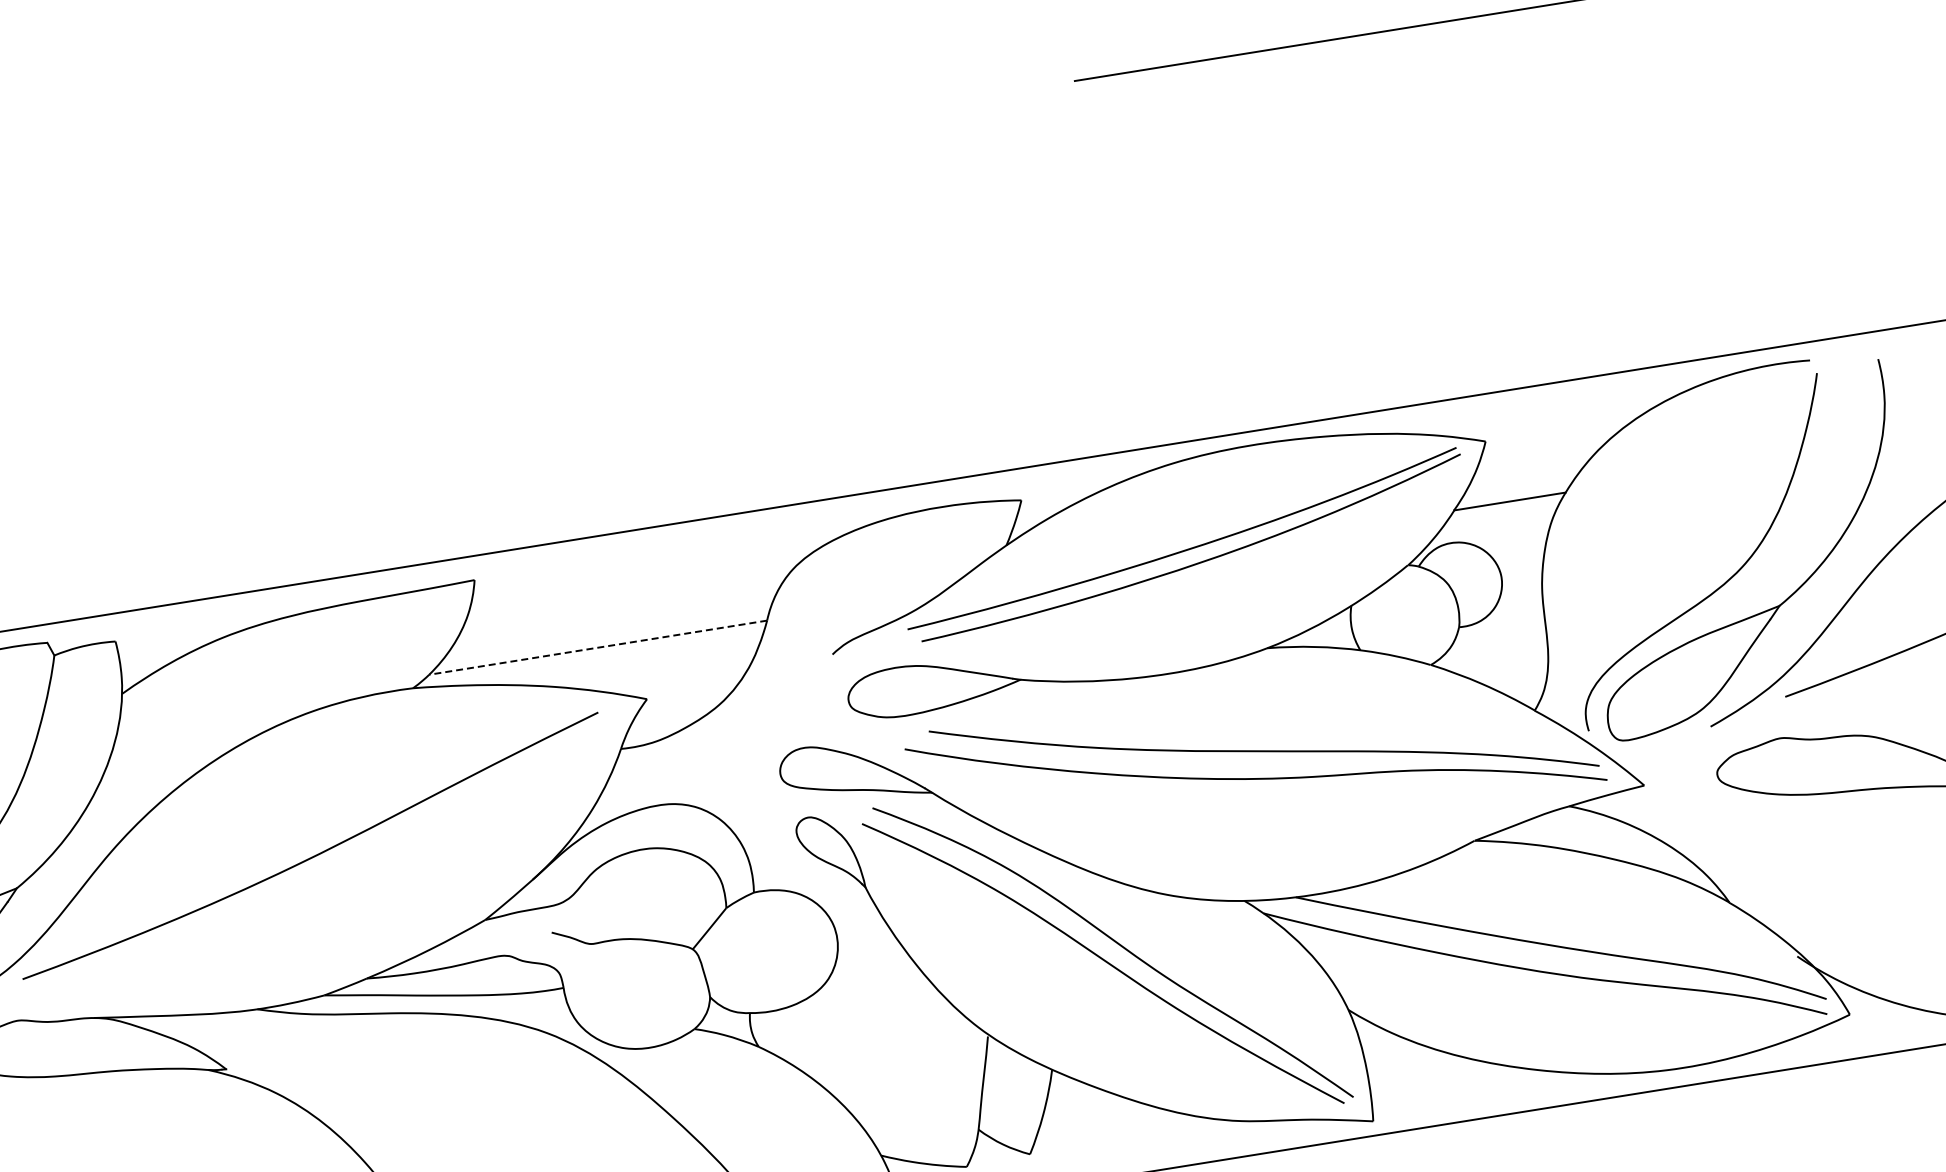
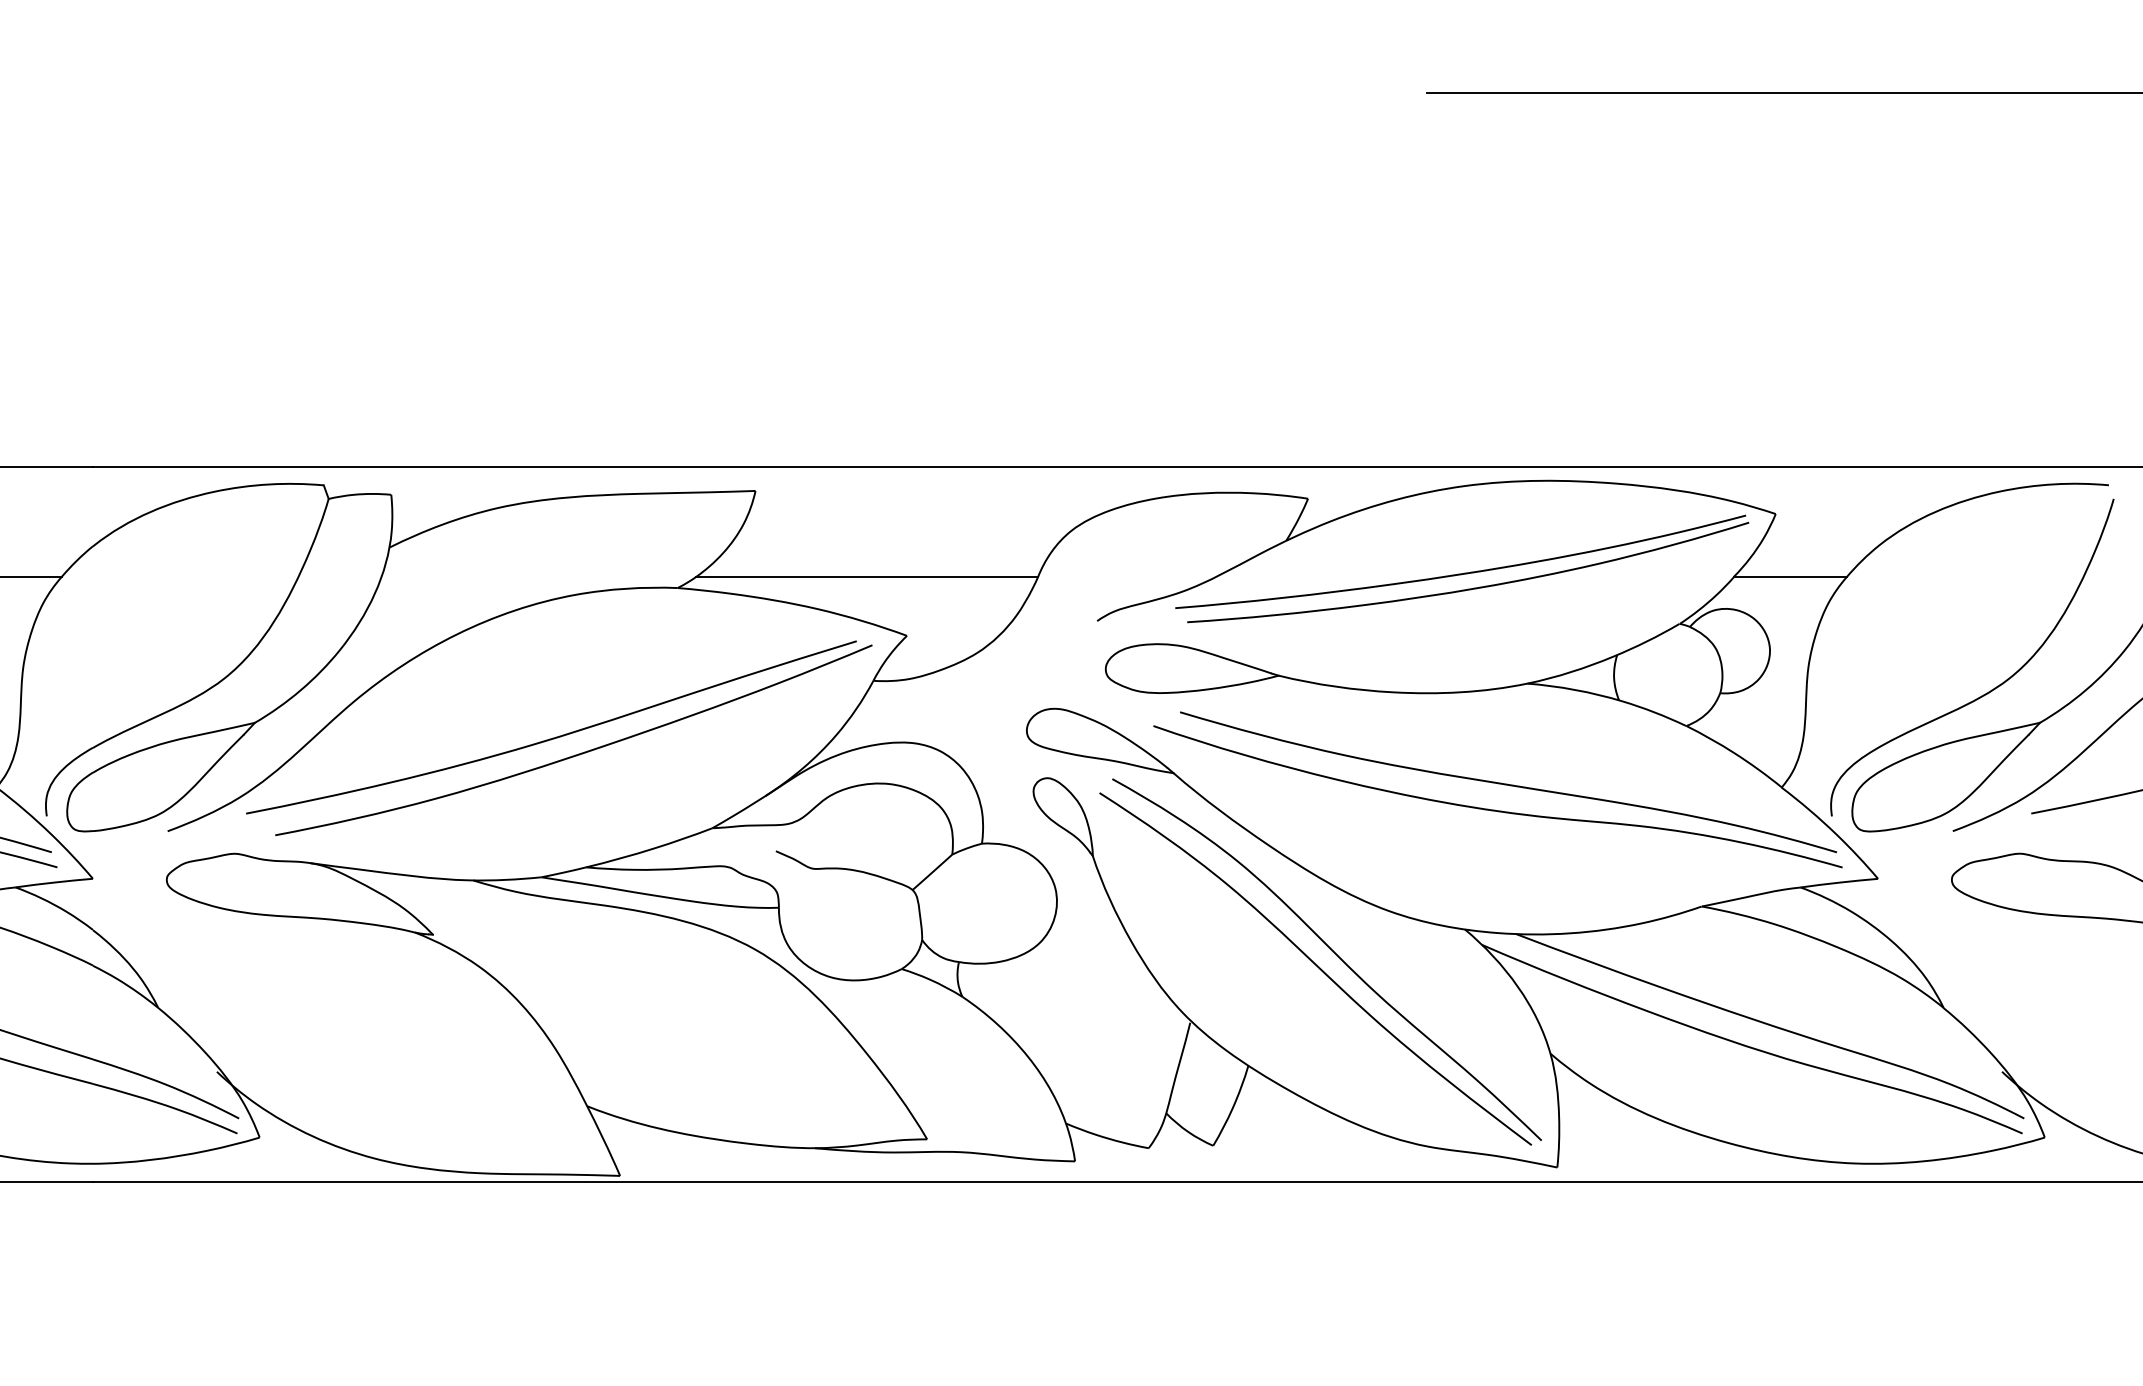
line: (597, 648) -> (866, 577), dashed -> solid
curve: (341, 867) -> (578, 753), added

